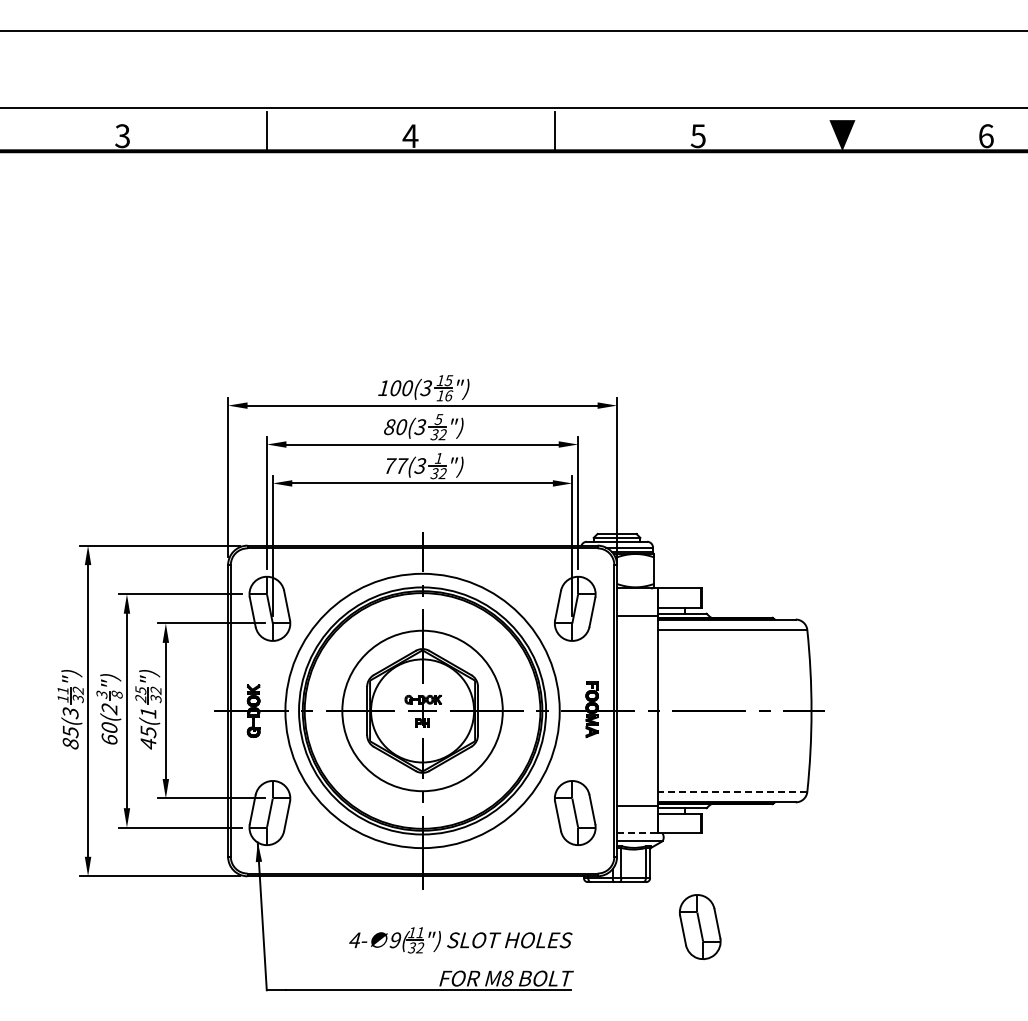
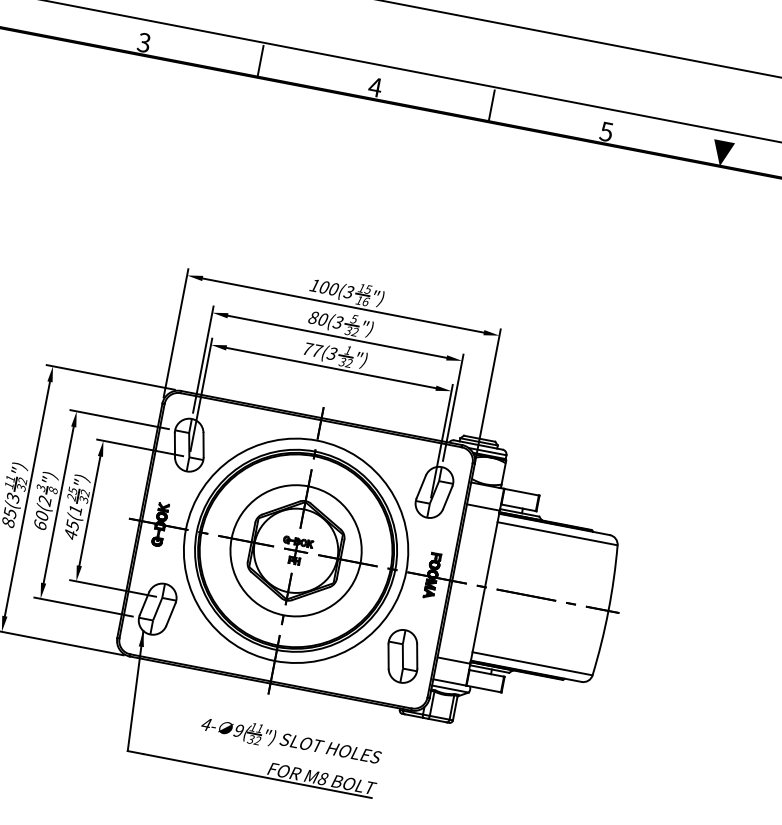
line: (732, 791) -> (532, 663), dashed -> solid
line: (637, 833) -> (449, 682), dashed -> solid
part: (700, 926) -> (485, 766), removed

